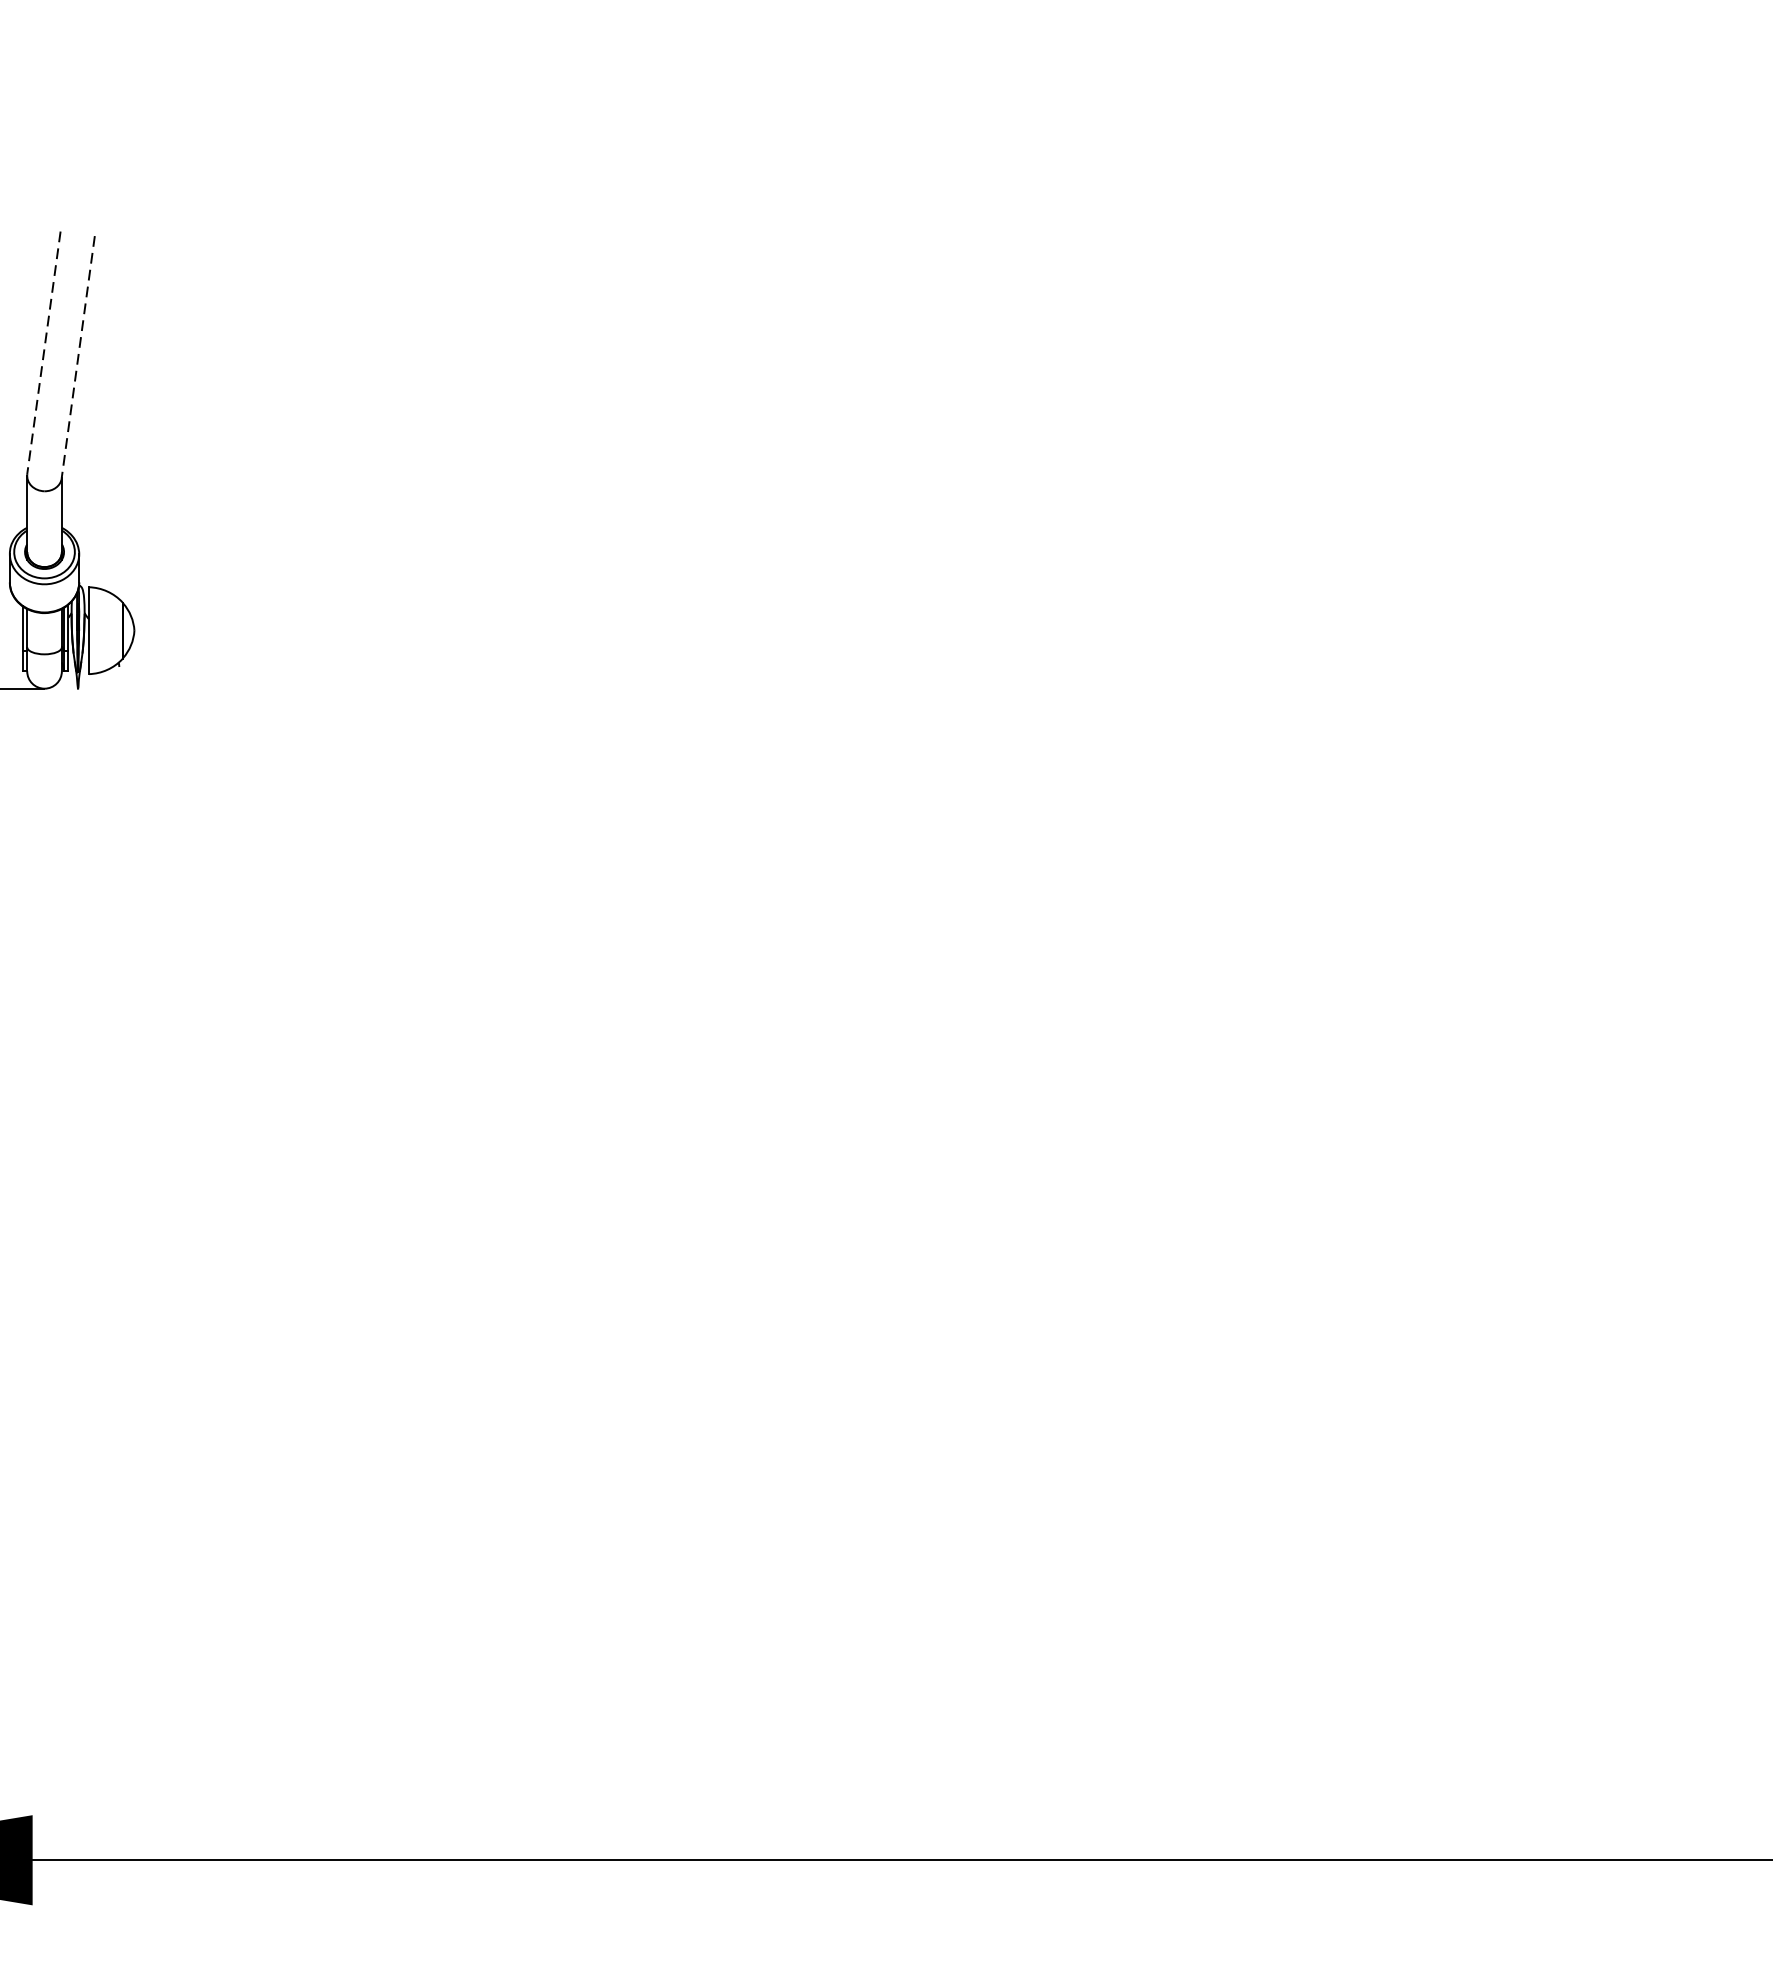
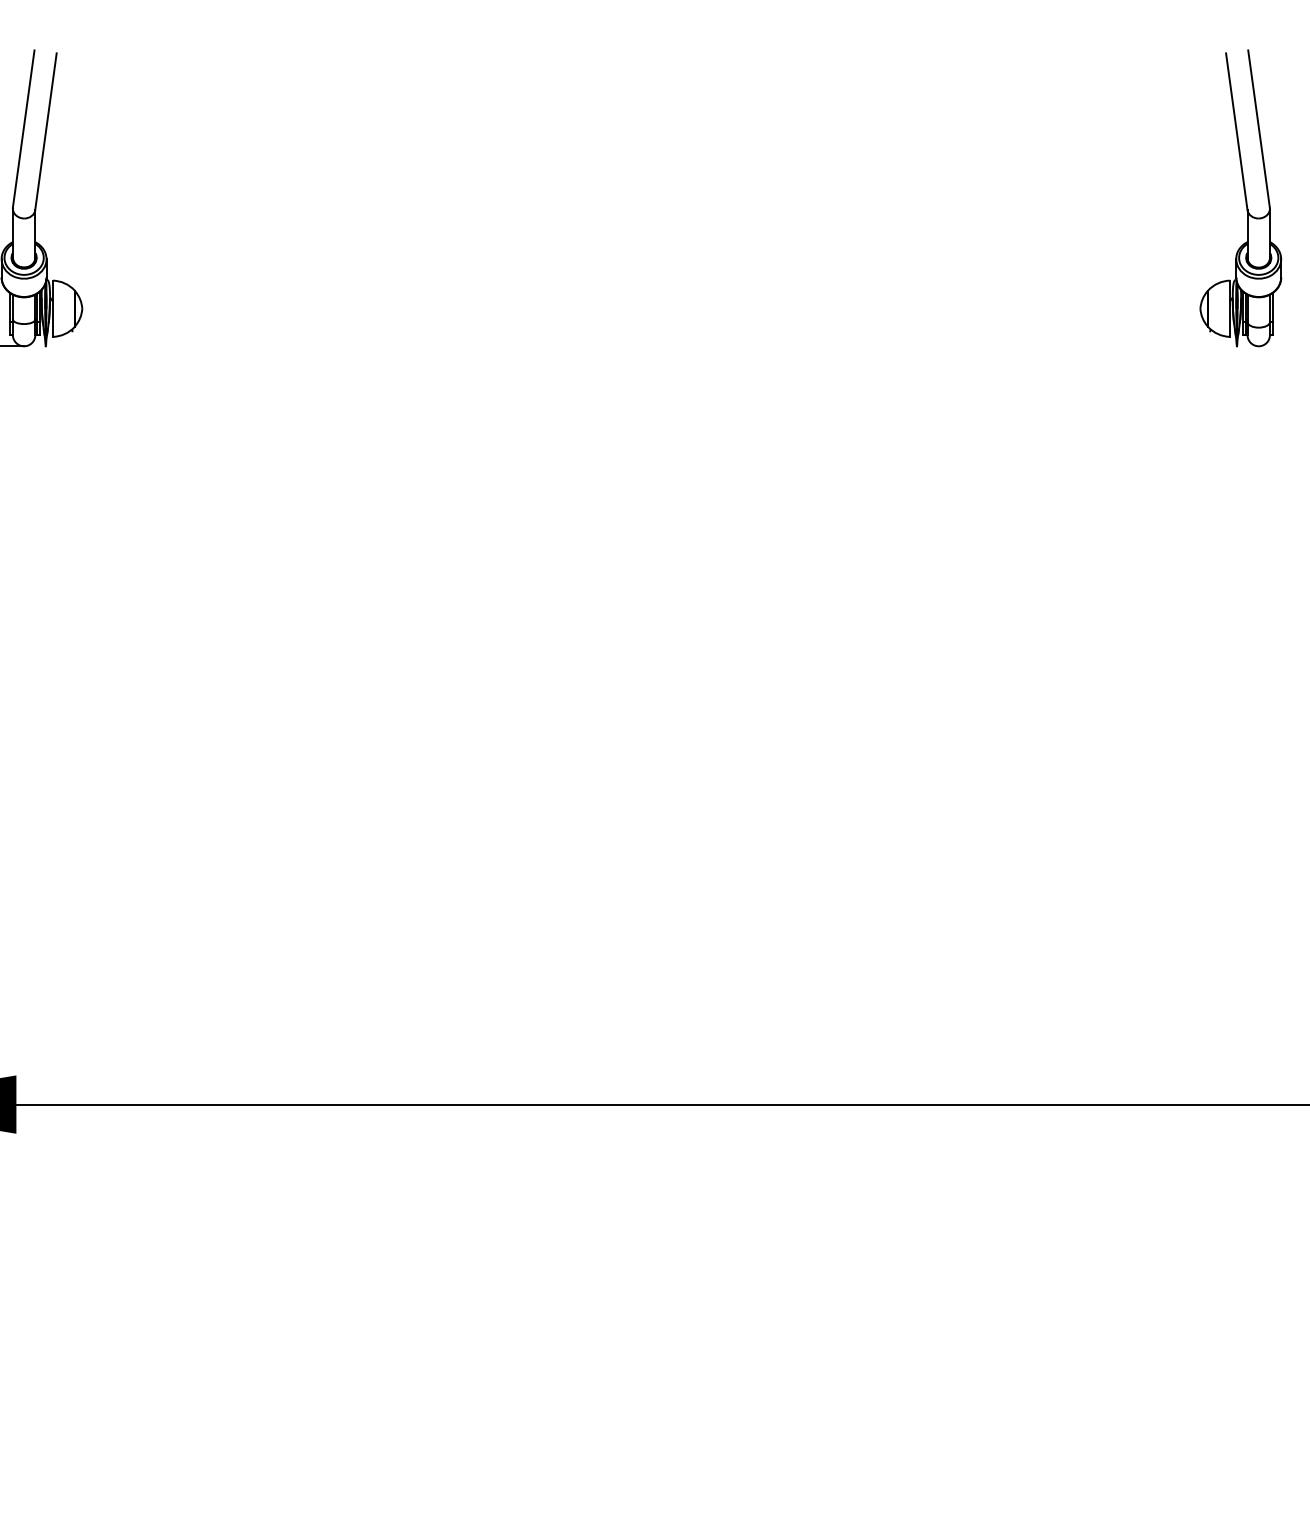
line: (43, 353) -> (23, 129), dashed -> solid
line: (77, 358) -> (45, 132), dashed -> solid

